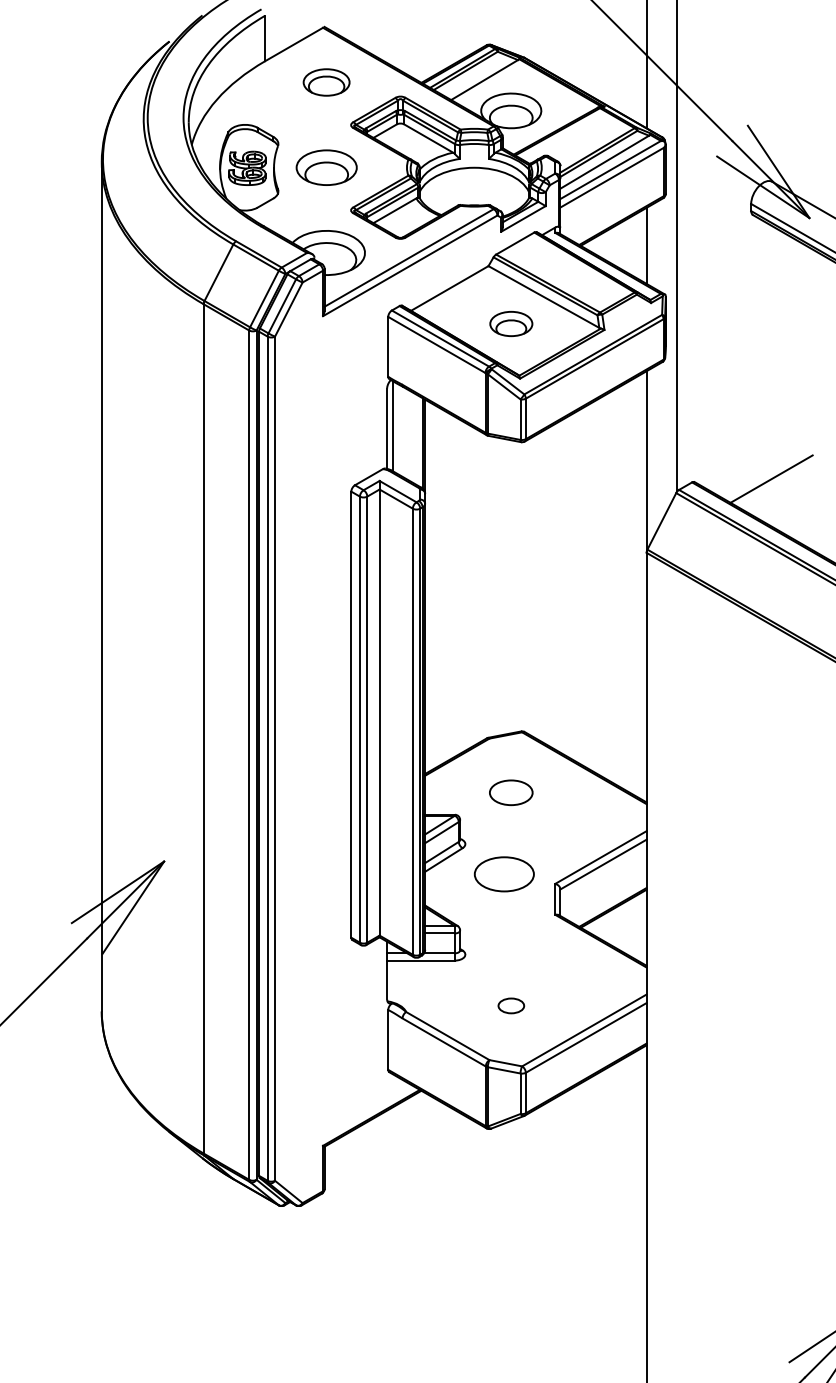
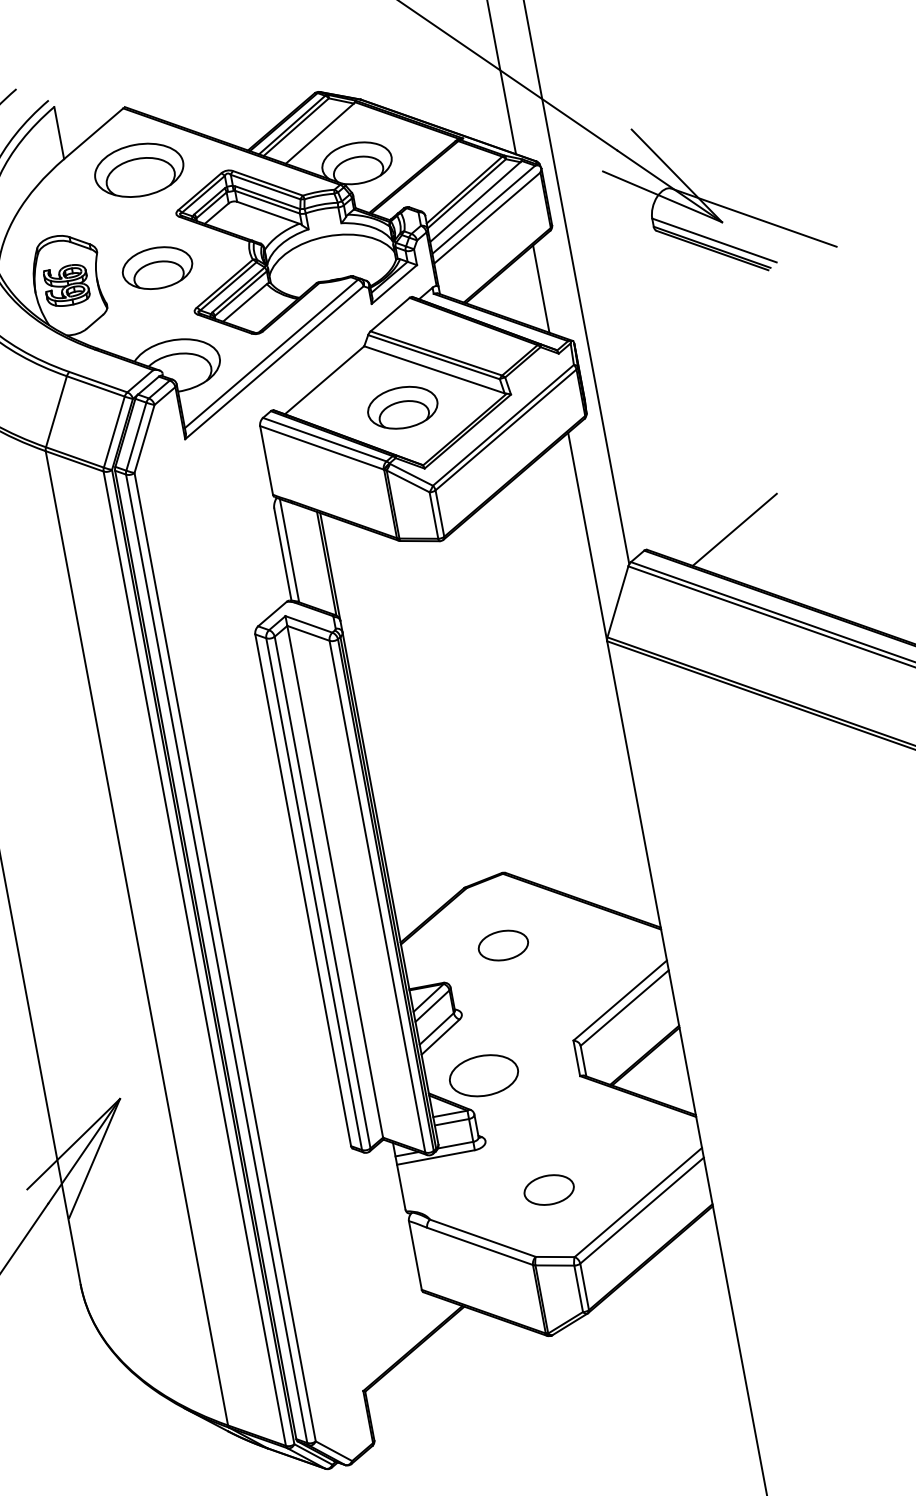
part: (326, 82) -> (138, 170), size x1.67
part: (511, 323) -> (402, 407), size x1.43
part: (503, 874) -> (483, 1076), moved
part: (511, 1005) -> (549, 1189), size x1.67

